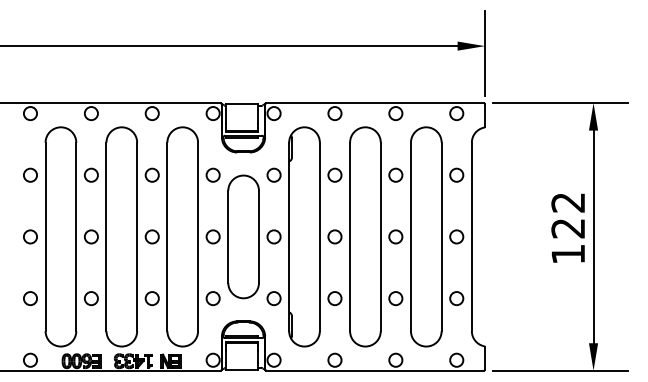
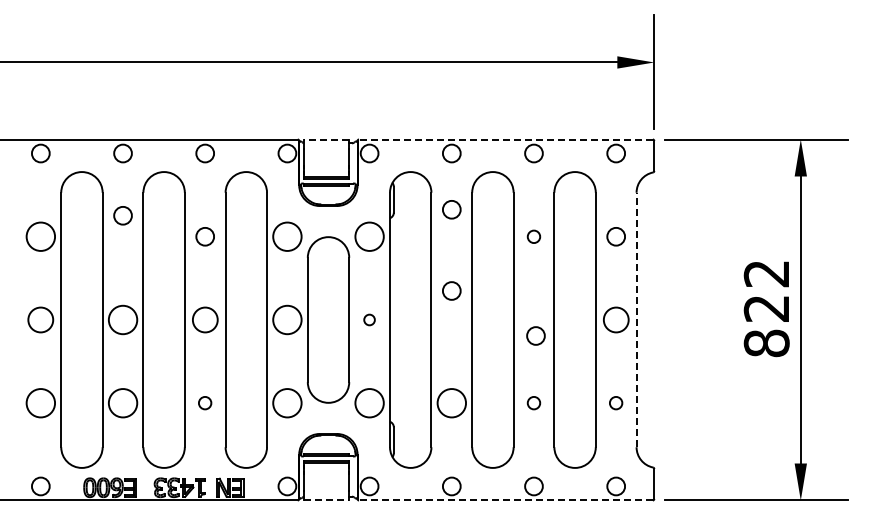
line: (241, 103) -> (325, 140), solid -> dashed
line: (374, 103) -> (505, 139), solid -> dashed
circle: (30, 175) -> (40, 236), size x1.6
circle: (90, 175) -> (122, 215), moved
circle: (213, 175) -> (287, 236), size x1.6
circle: (273, 175) -> (369, 236), size x1.6
circle: (334, 175) -> (451, 209), moved
circle: (395, 175) -> (533, 236), size x0.7
circle: (30, 236) -> (40, 319), size x1.4
circle: (90, 236) -> (122, 319), size x1.6
circle: (151, 236) -> (204, 319), size x1.4
circle: (213, 236) -> (287, 319), size x1.6
circle: (273, 236) -> (369, 319), size x0.6
circle: (334, 236) -> (451, 290), moved
circle: (395, 236) -> (535, 335), moved
circle: (456, 236) -> (615, 319), size x1.4
line: (471, 236) -> (636, 319), solid -> dashed
text: (568, 254) -> (766, 343), 122 -> 822
circle: (30, 298) -> (40, 403), size x1.6
circle: (90, 298) -> (122, 403), size x1.6
circle: (151, 298) -> (204, 402), size x0.7
circle: (213, 298) -> (287, 403), size x1.6
circle: (273, 298) -> (369, 403), size x1.6
circle: (334, 298) -> (451, 403), size x1.6
circle: (395, 298) -> (533, 402), size x0.7
circle: (456, 298) -> (615, 402), size x0.7
line: (242, 369) -> (326, 499), solid -> dashed
line: (374, 370) -> (505, 500), solid -> dashed

